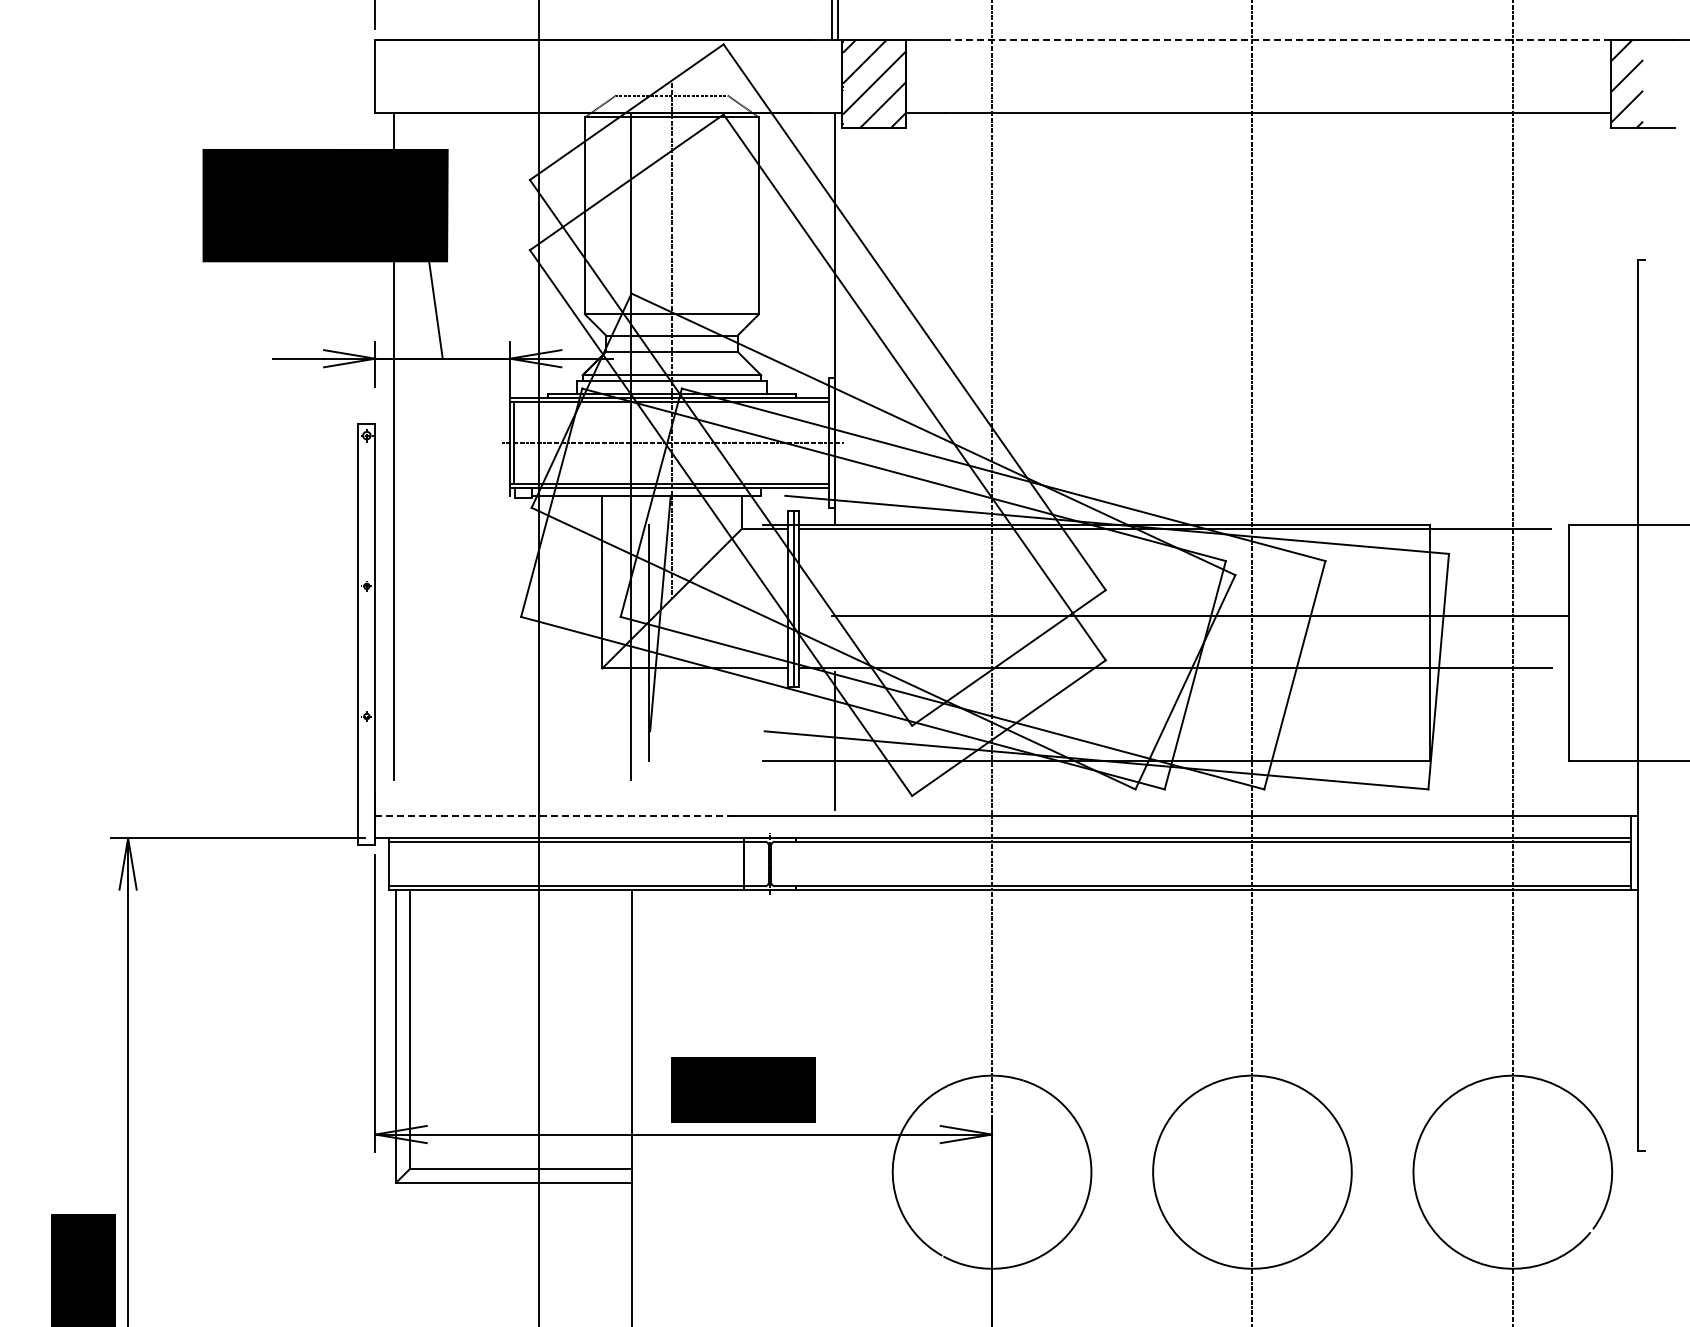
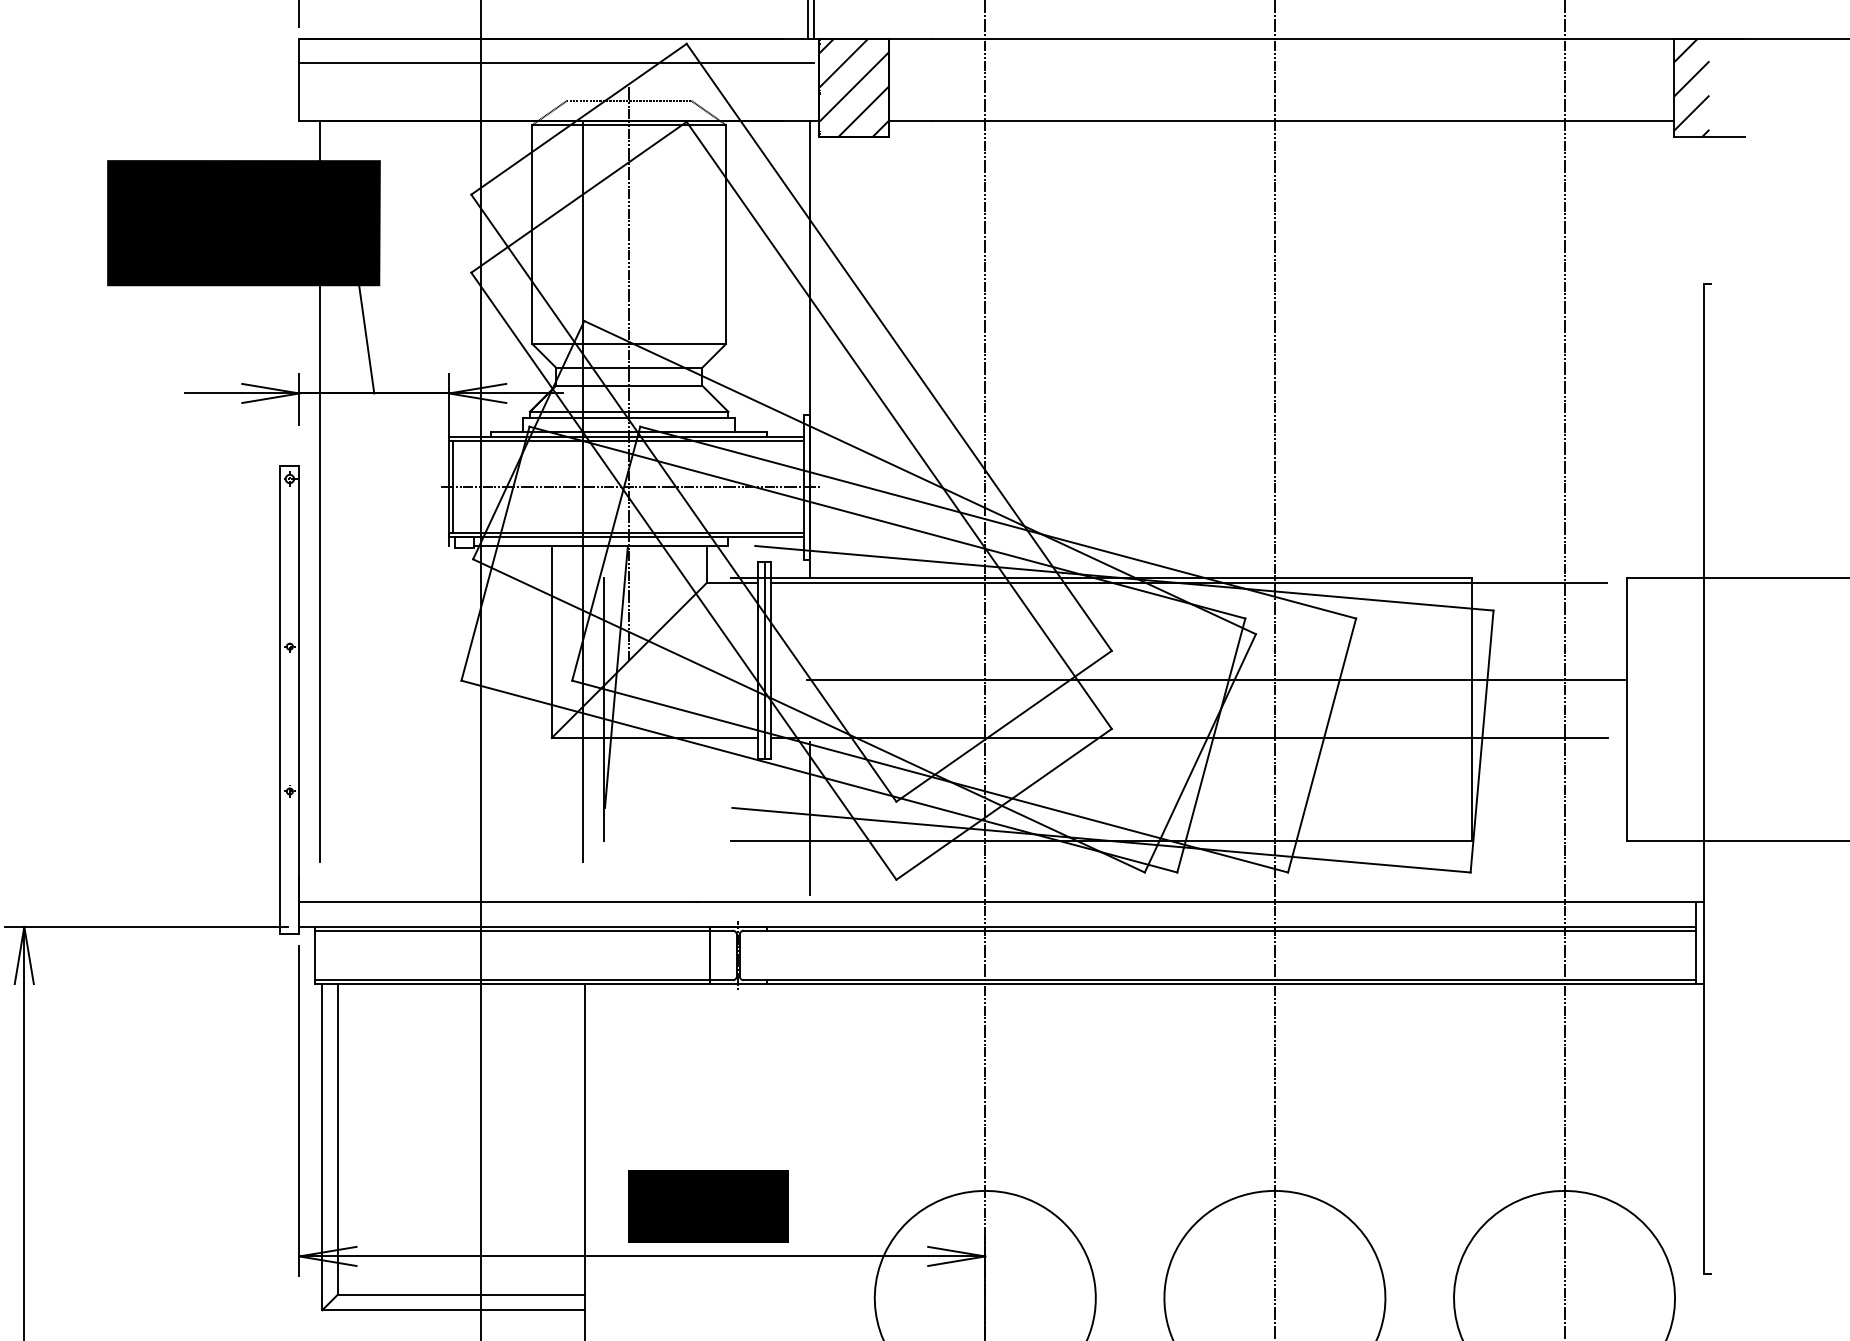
line: (1277, 39) -> (1302, 38), dashed -> solid
line: (606, 62) -> (556, 63), added
line: (555, 816) -> (499, 902), dashed -> solid

